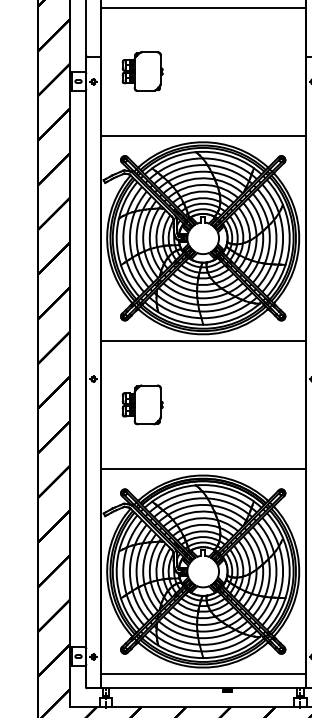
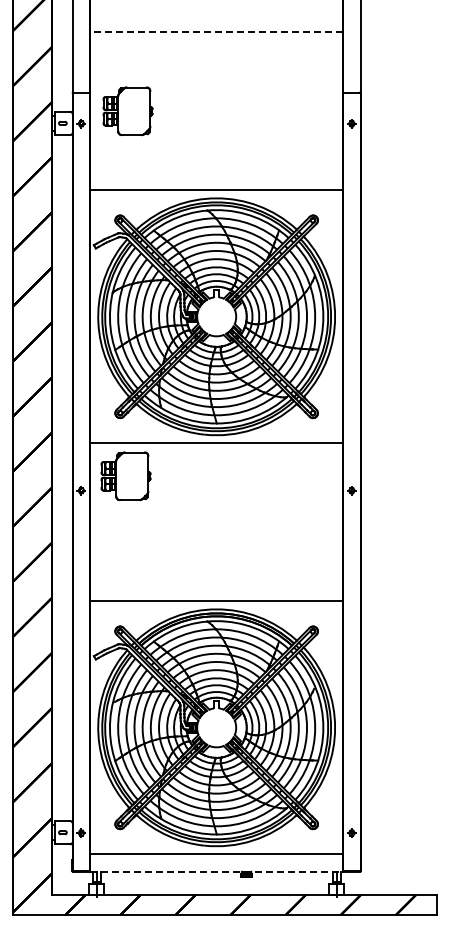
line: (203, 7) -> (216, 32), solid -> dashed
part: (142, 71) -> (127, 110), moved
part: (142, 405) -> (125, 476), moved
line: (203, 688) -> (217, 871), solid -> dashed

